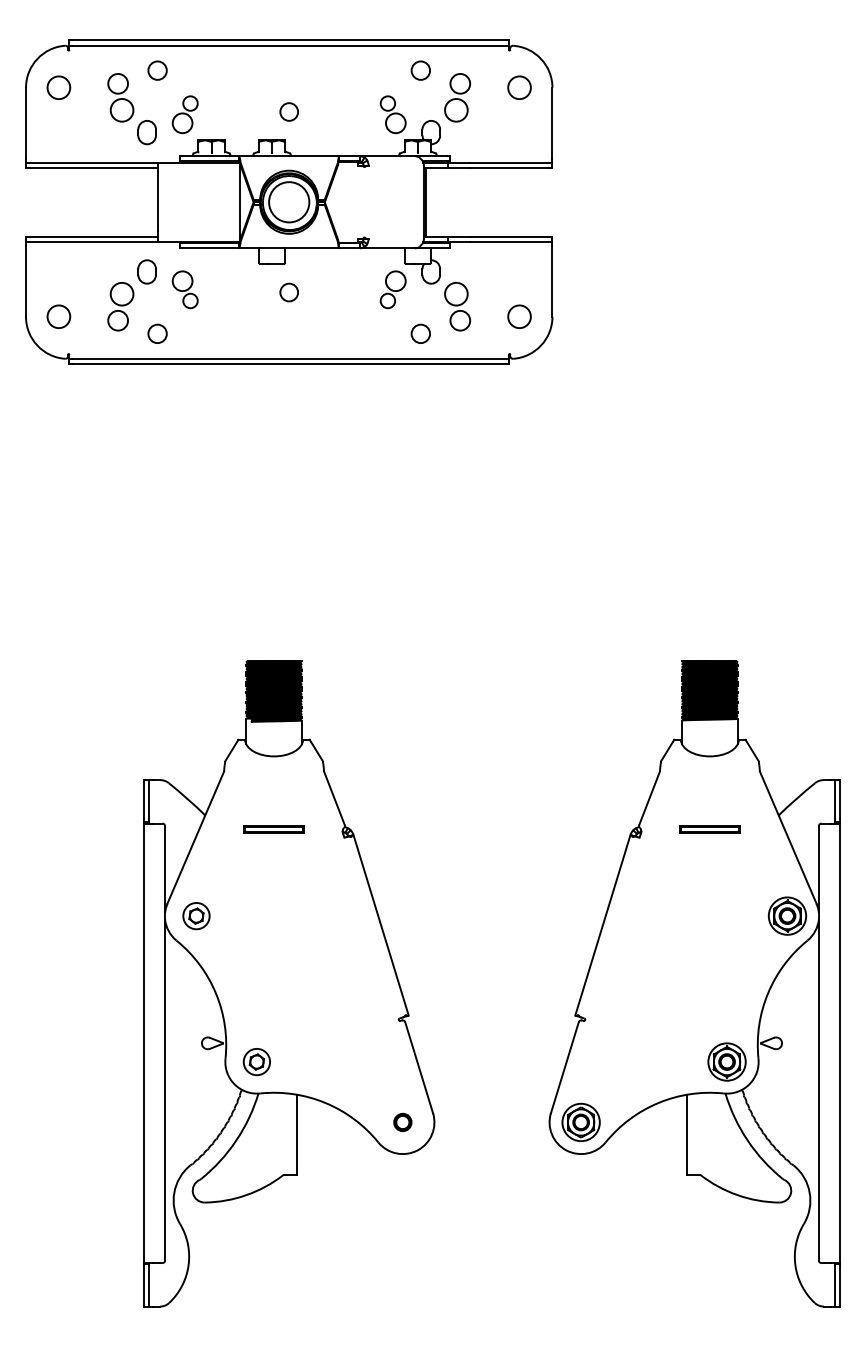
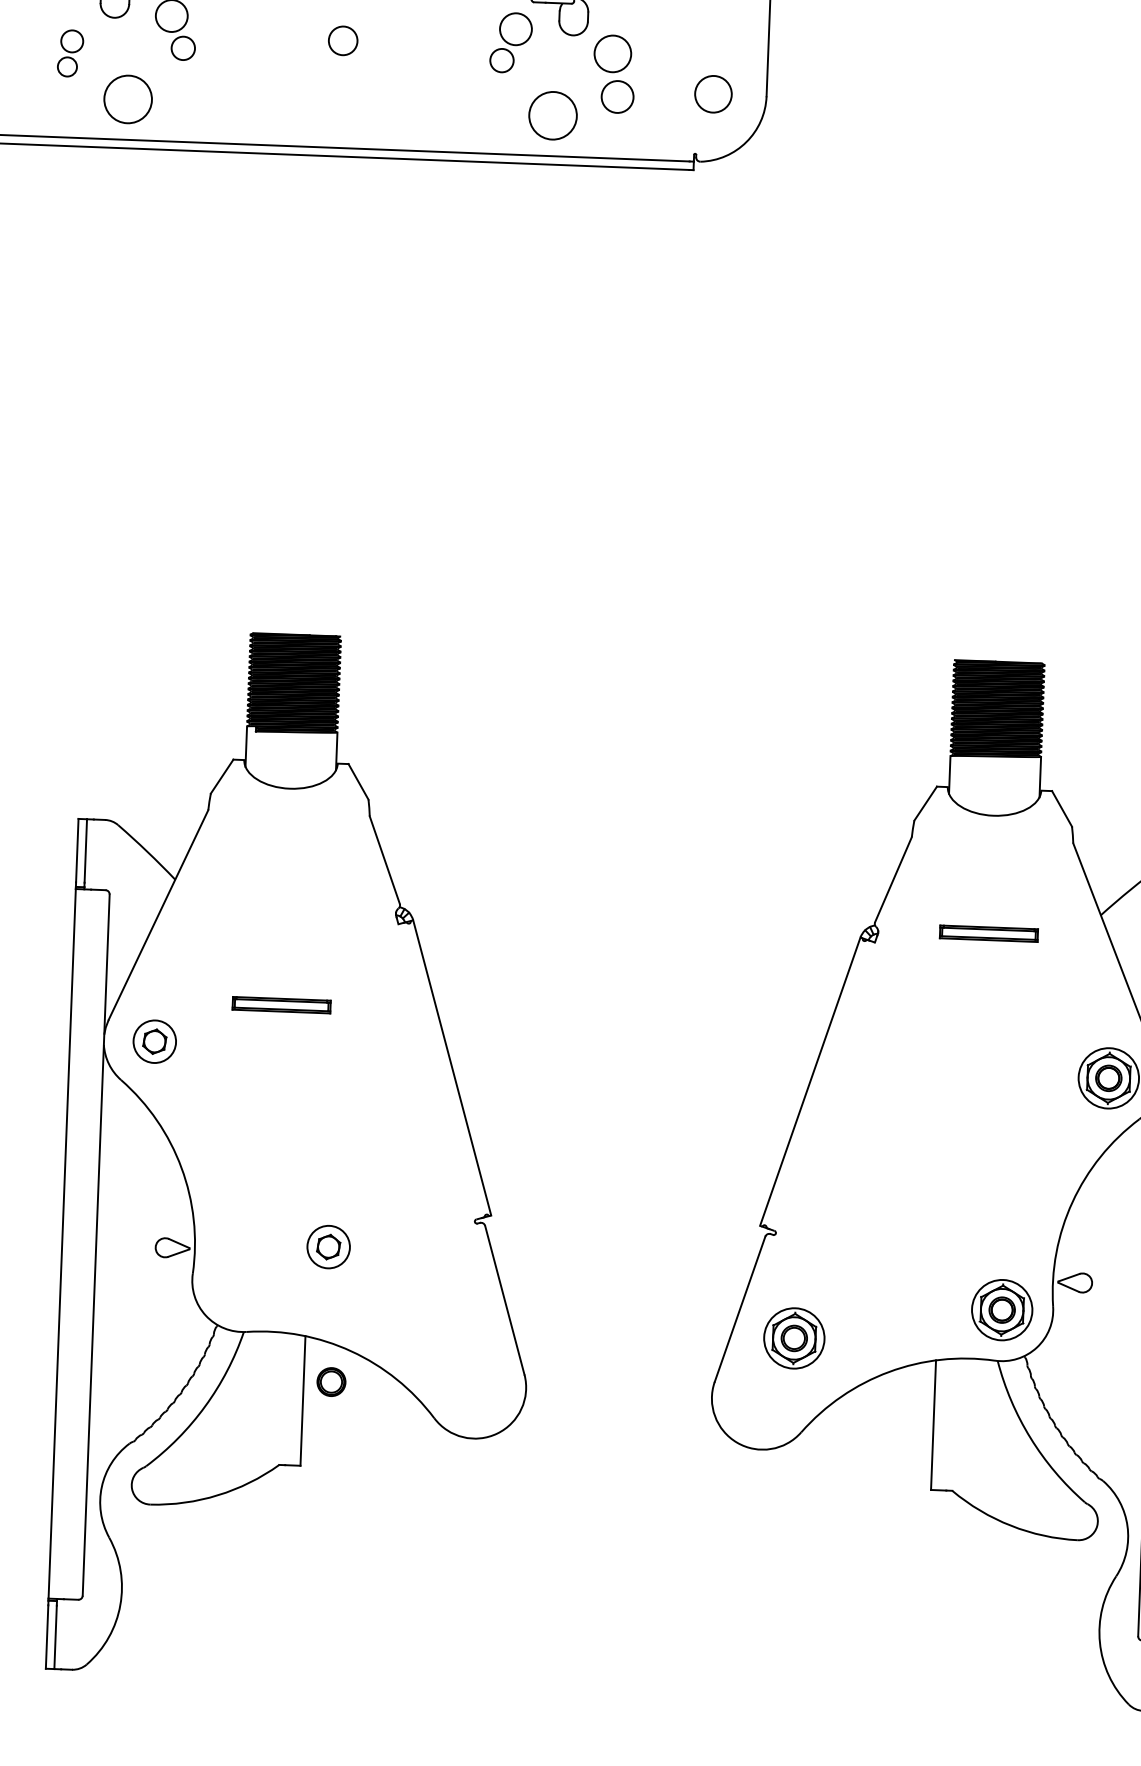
part: (120, 306) -> (69, 52), size x0.6
circle: (157, 333) -> (127, 98), size x1.6
circle: (420, 333) -> (552, 115), size x1.6
part: (273, 829) -> (280, 1005), moved
part: (256, 1062) -> (327, 1247), moved
part: (402, 1121) -> (330, 1380), moved
part: (580, 1122) -> (793, 1338), moved

